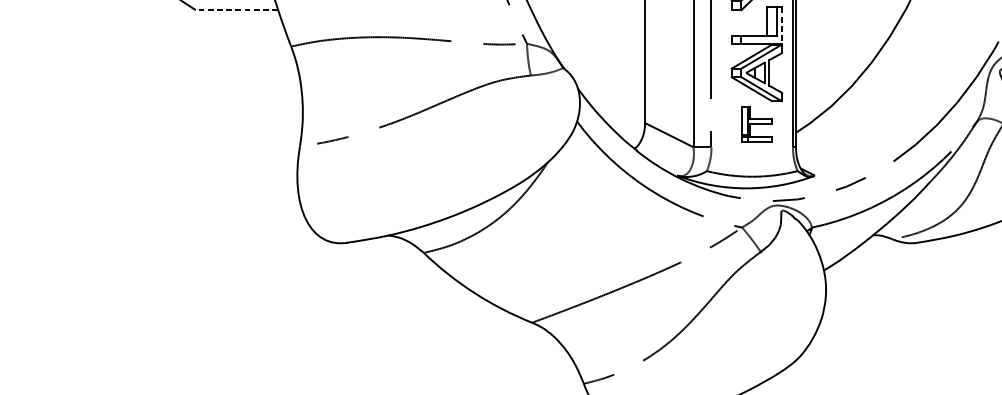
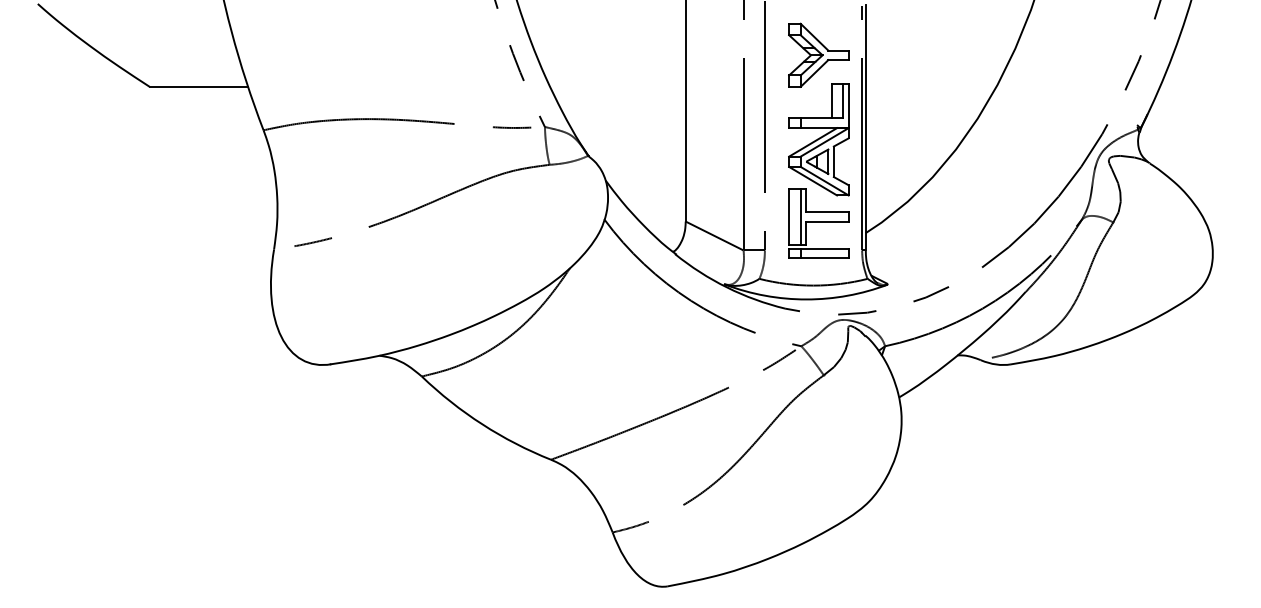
line: (236, 9) -> (198, 86), dashed -> solid
line: (781, 25) -> (848, 105), dashed -> solid
part: (756, 124) -> (818, 223), size x1.67

